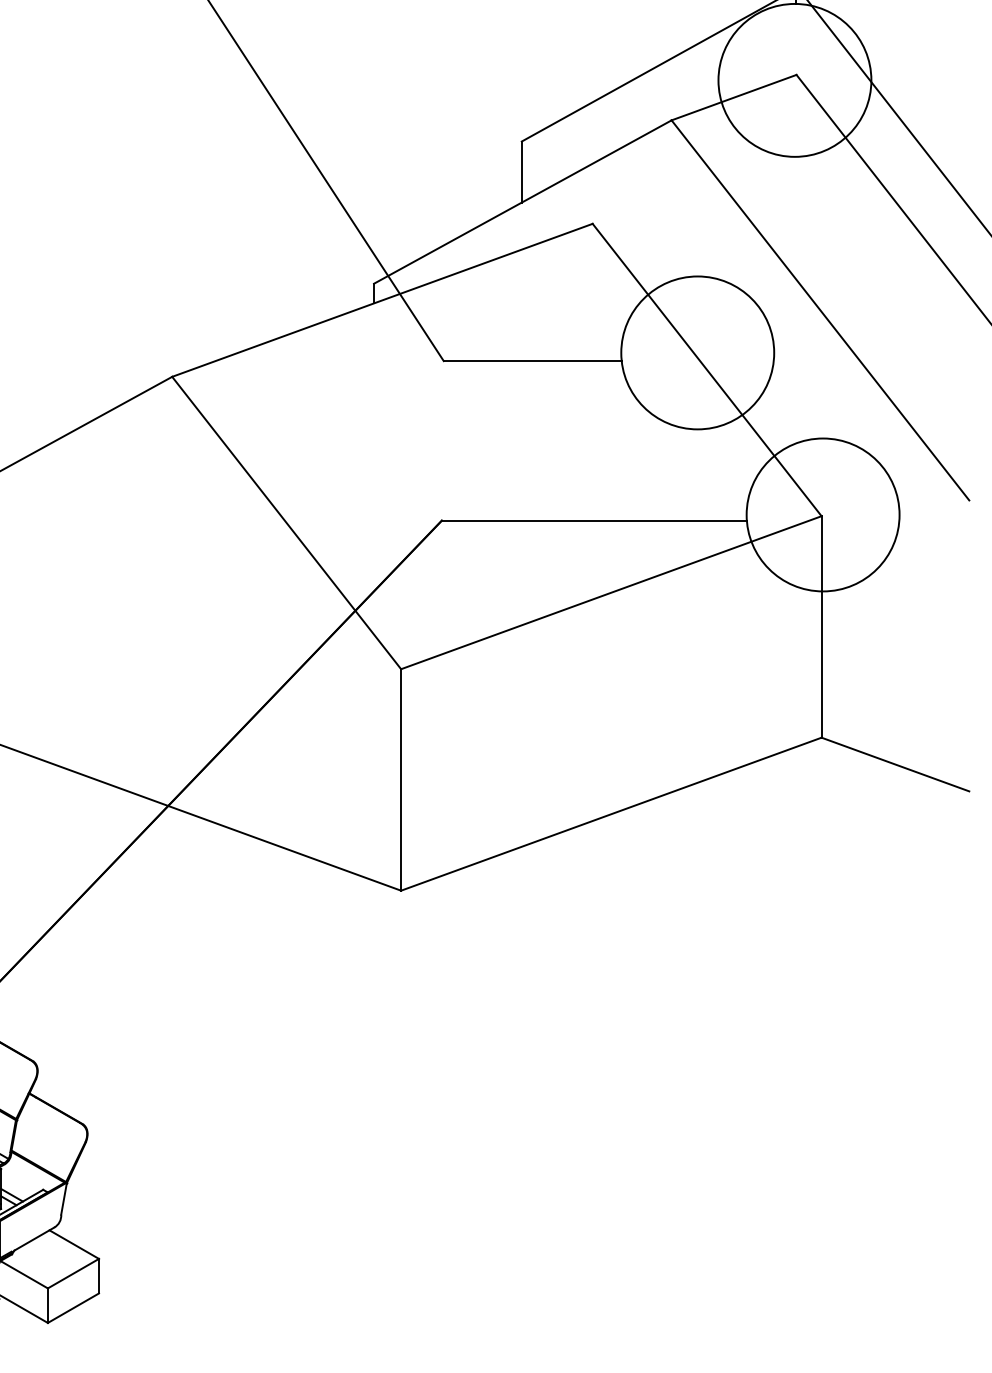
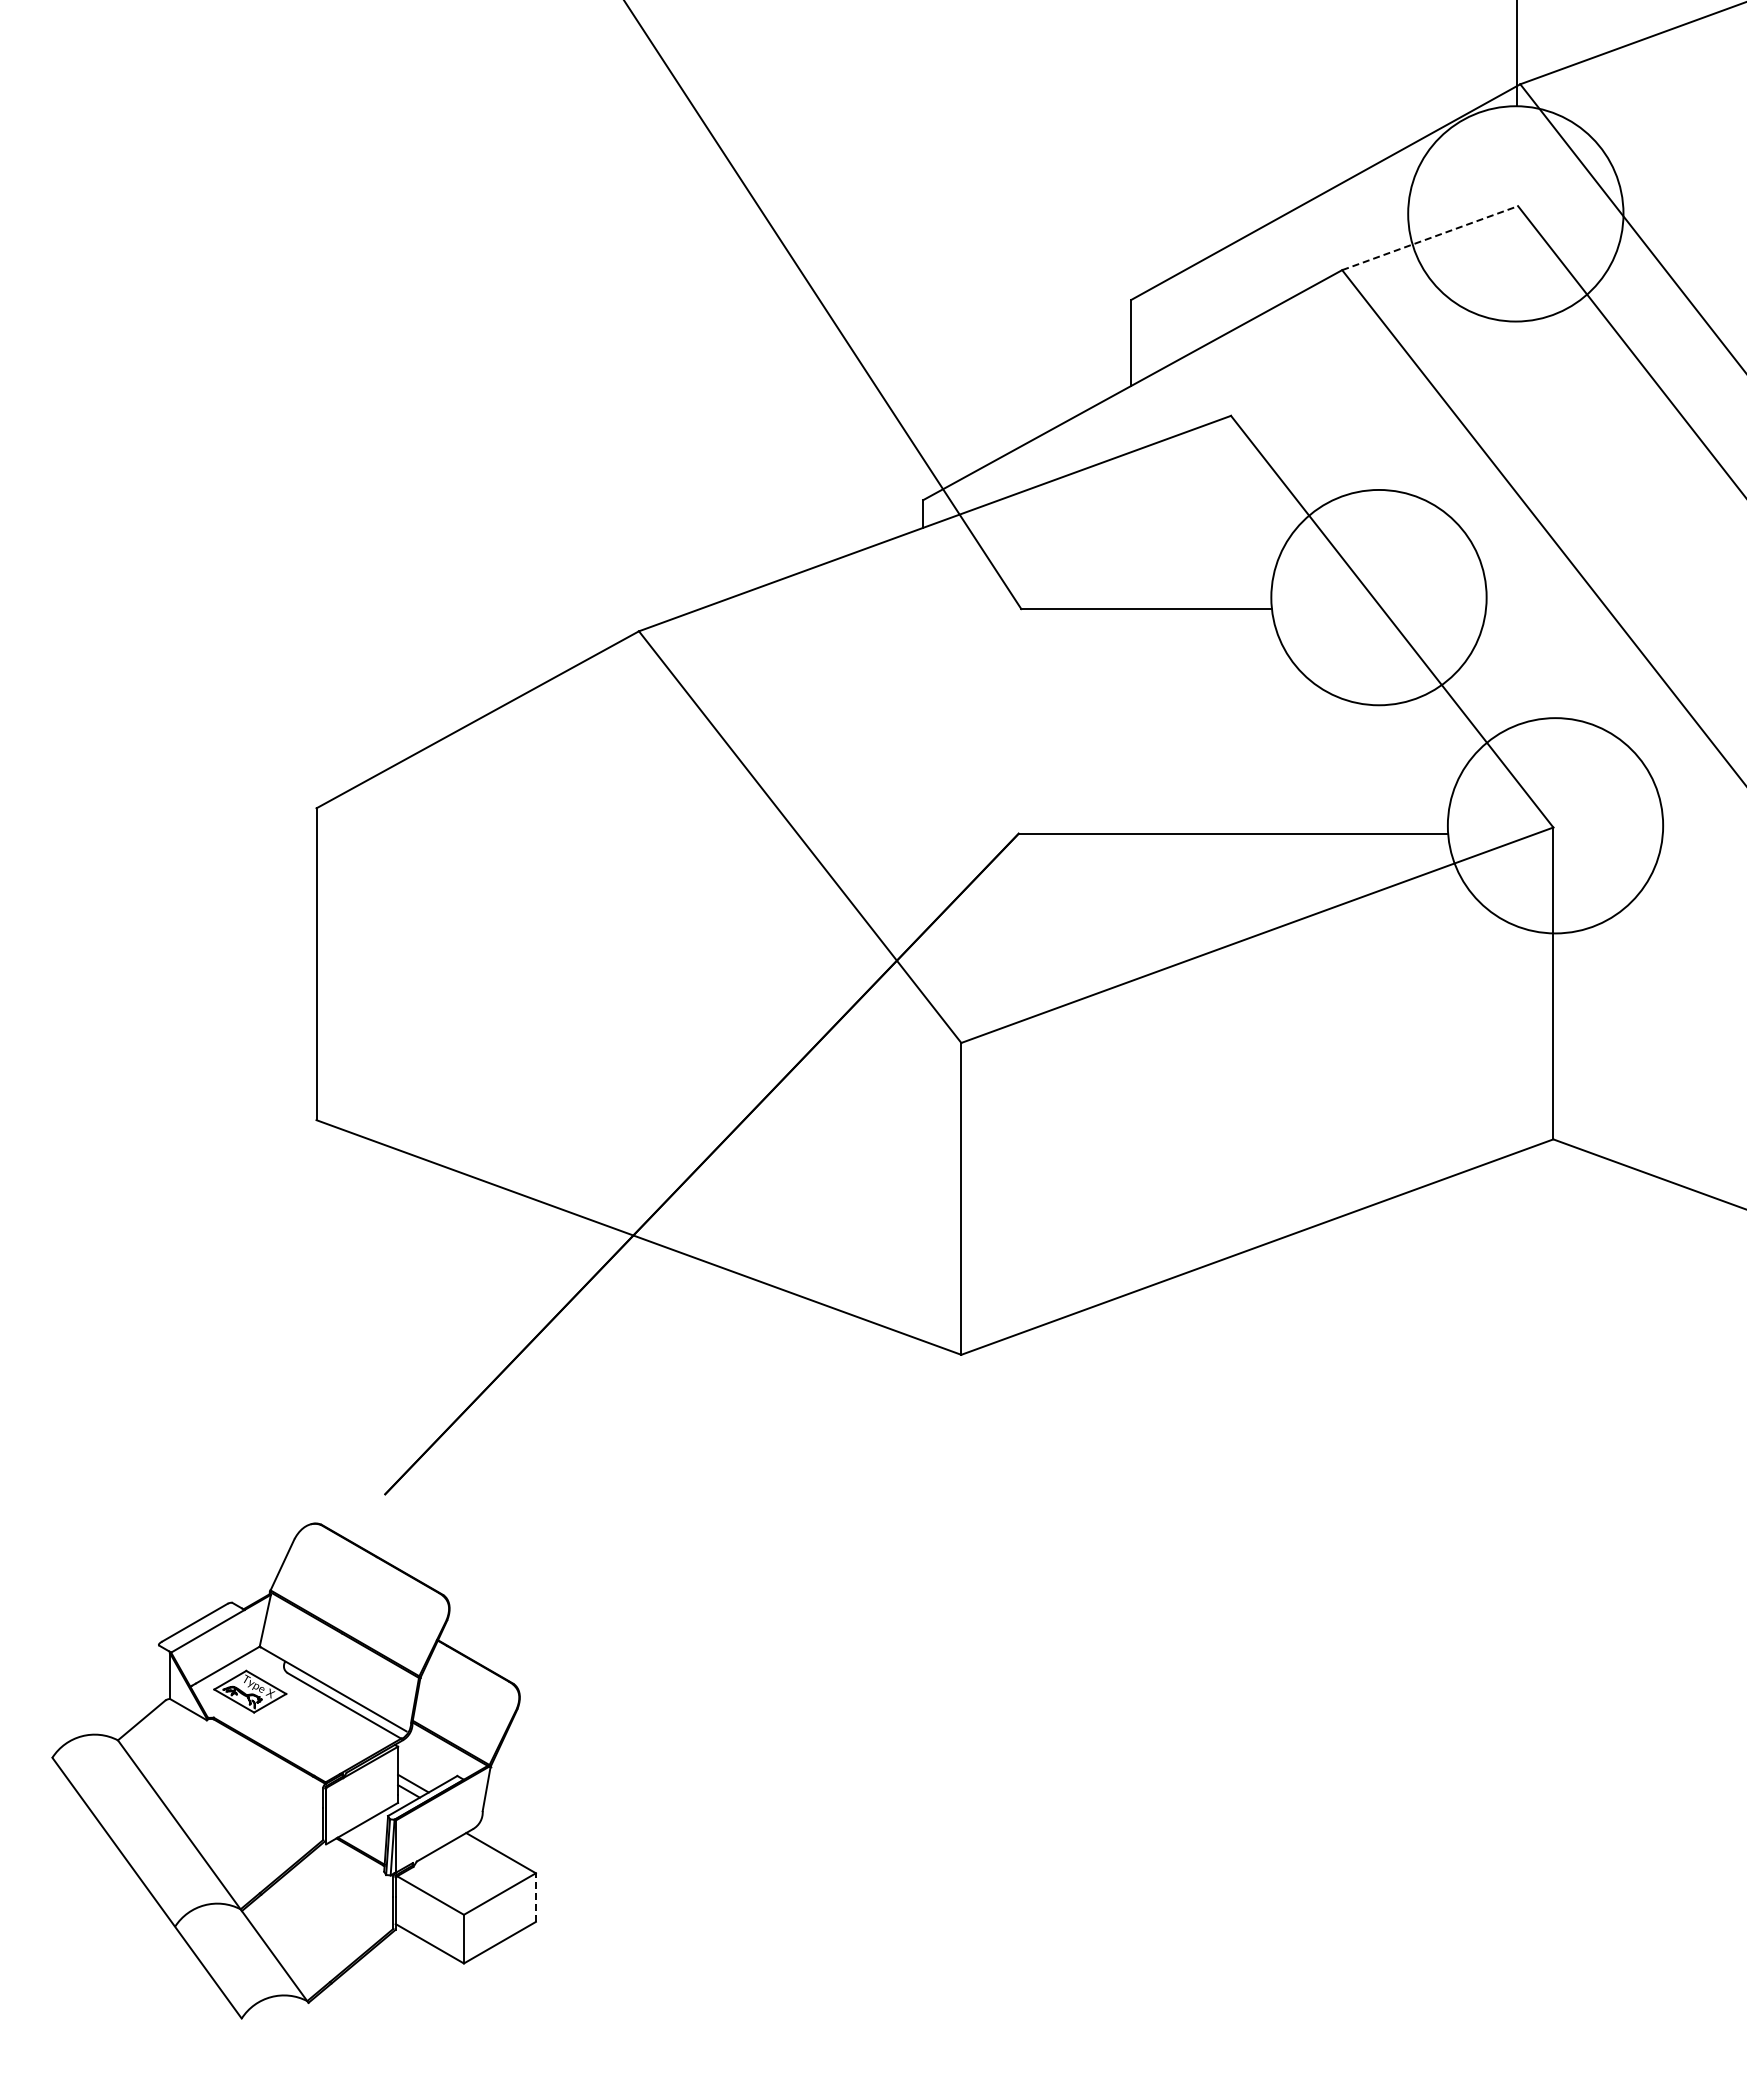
line: (734, 97) -> (1430, 238), solid -> dashed
line: (98, 1276) -> (535, 1897), solid -> dashed

